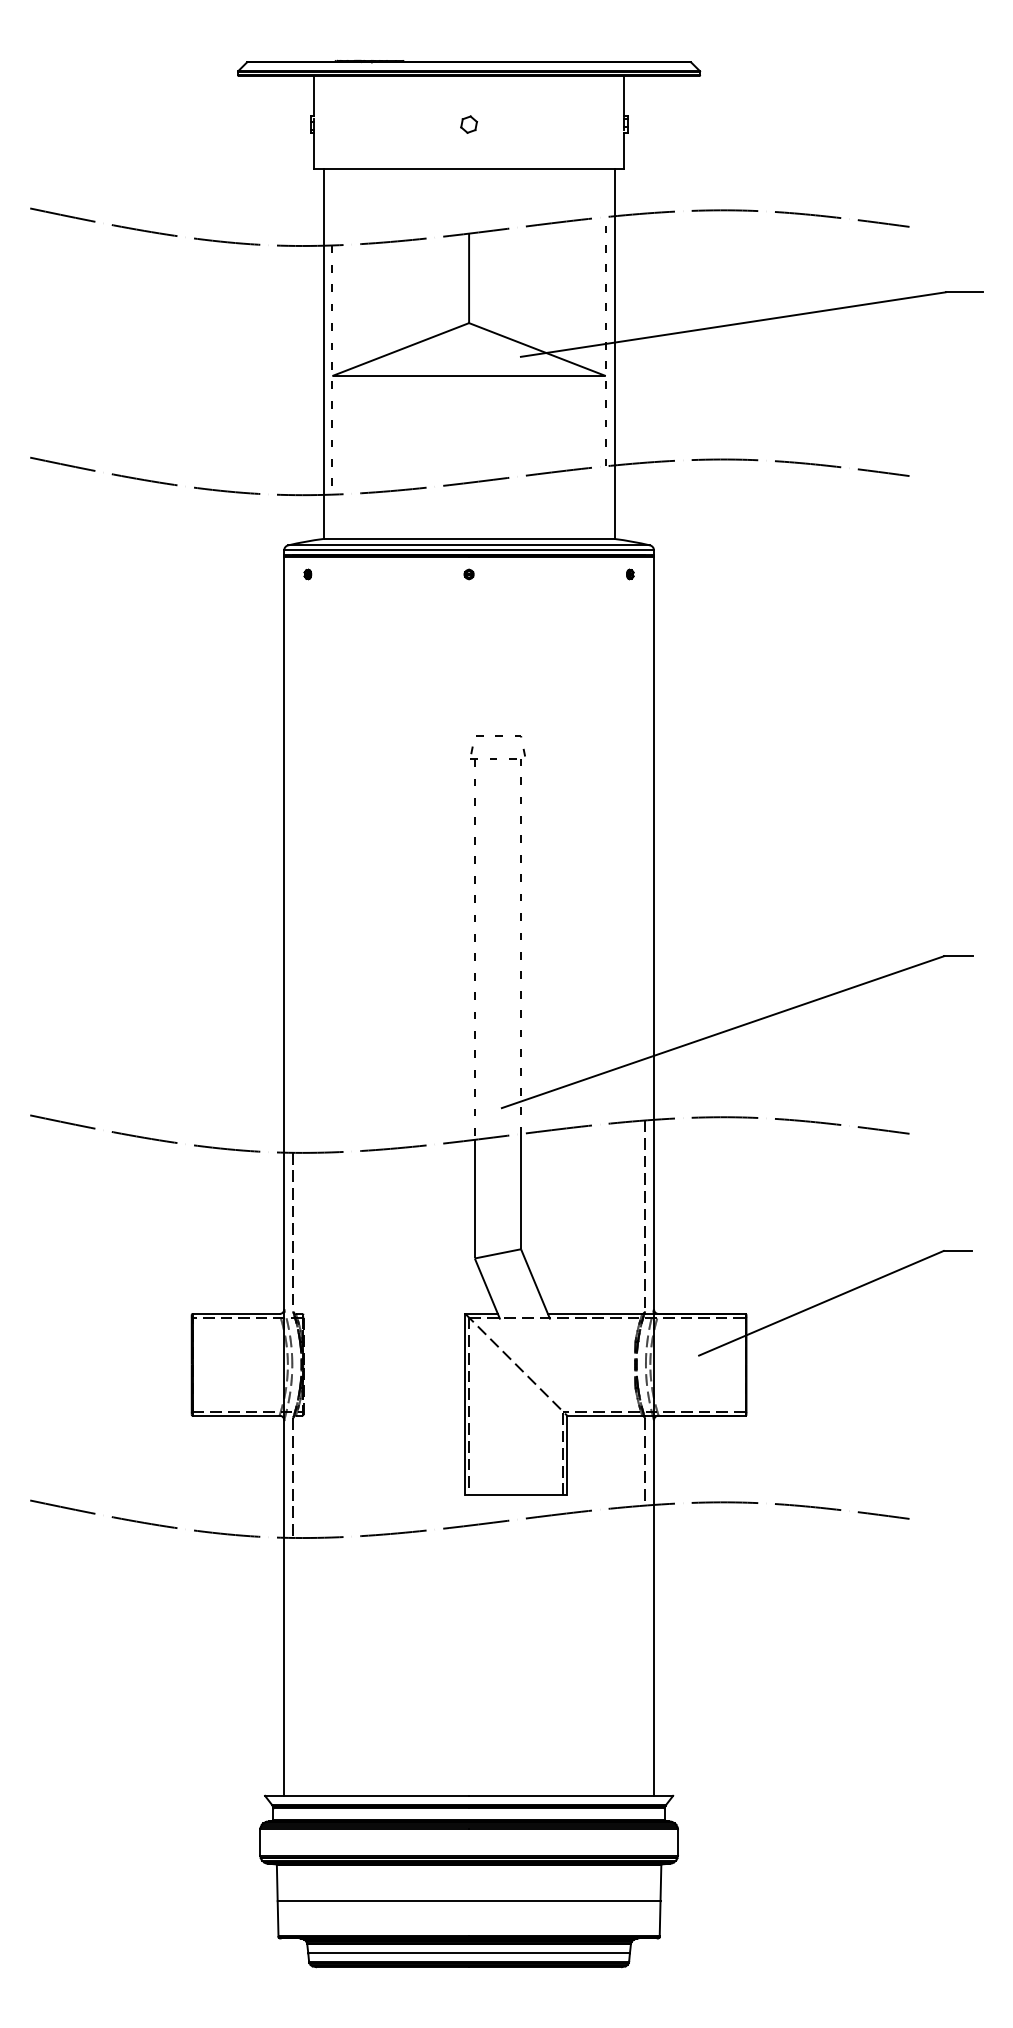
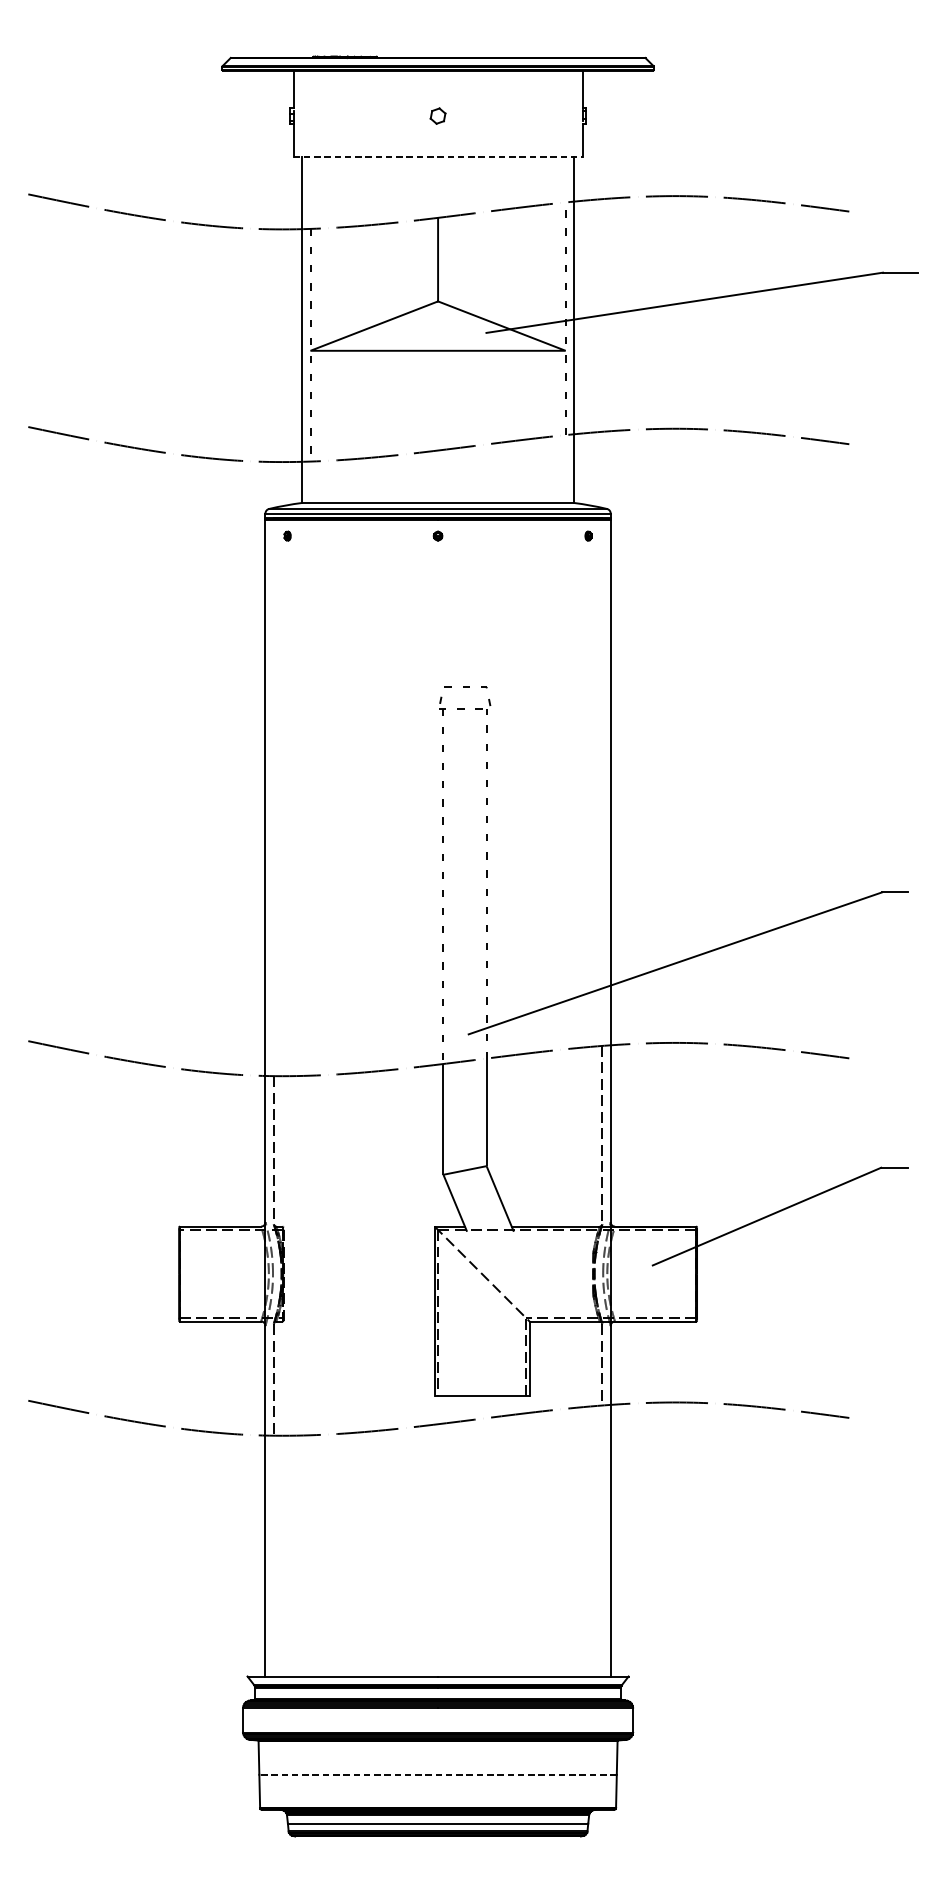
line: (469, 168) -> (438, 157), solid -> dashed
line: (468, 1901) -> (437, 1775), solid -> dashed

